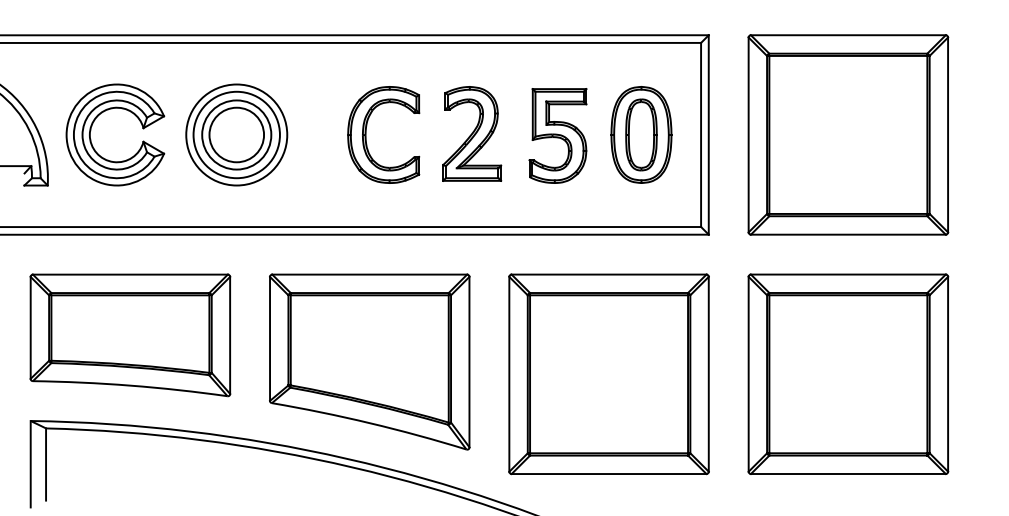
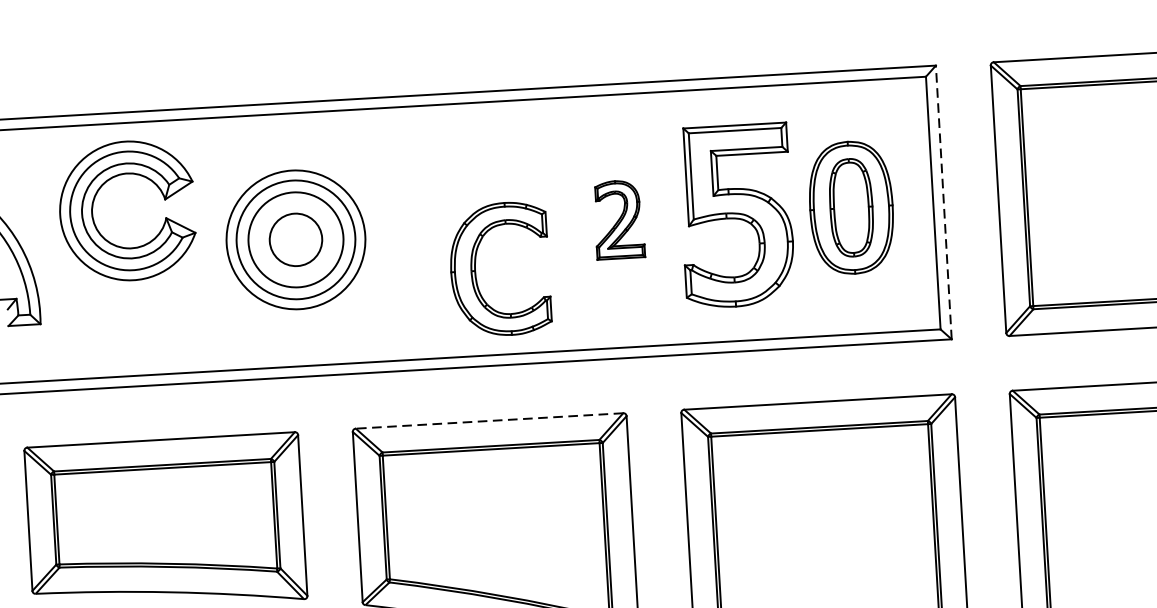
part: (91, 130) -> (94, 206), moved
part: (472, 133) -> (619, 219), size x0.6
circle: (236, 134) -> (295, 239), size x0.7
part: (366, 134) -> (476, 270), moved
line: (708, 134) -> (943, 201), solid -> dashed
part: (557, 135) -> (736, 215), size x1.4
line: (369, 274) -> (489, 420), solid -> dashed

